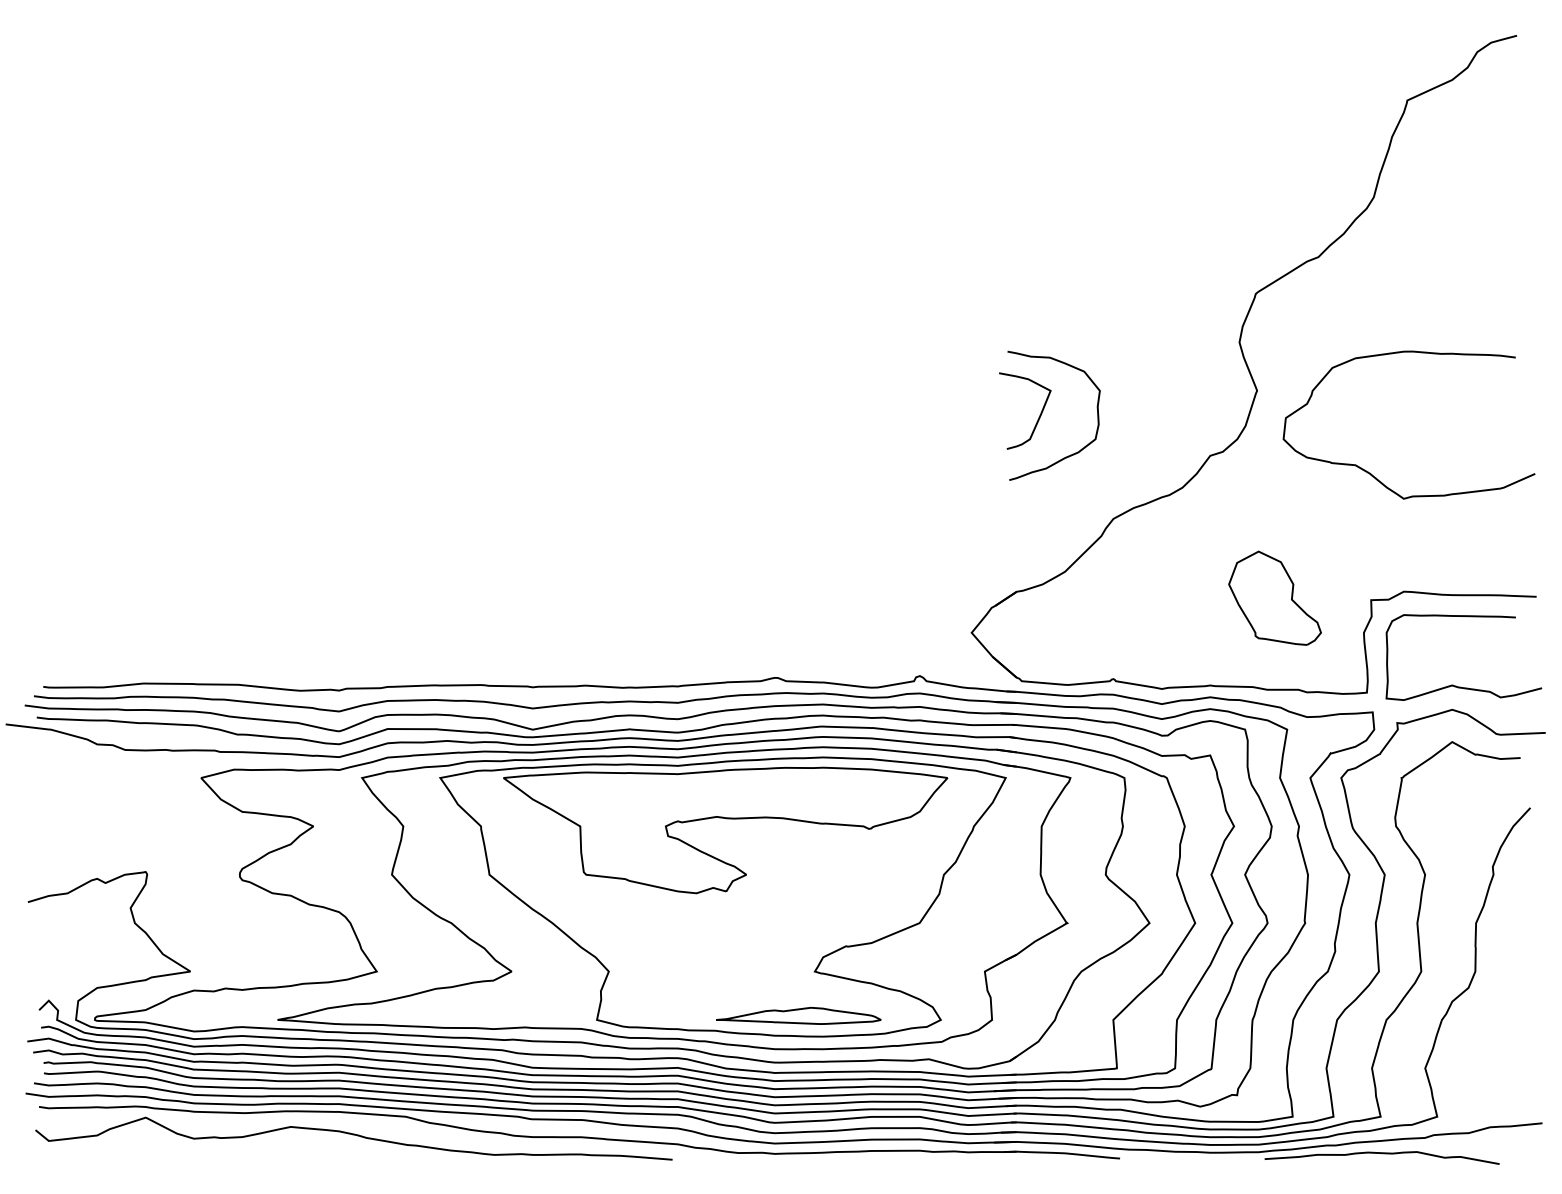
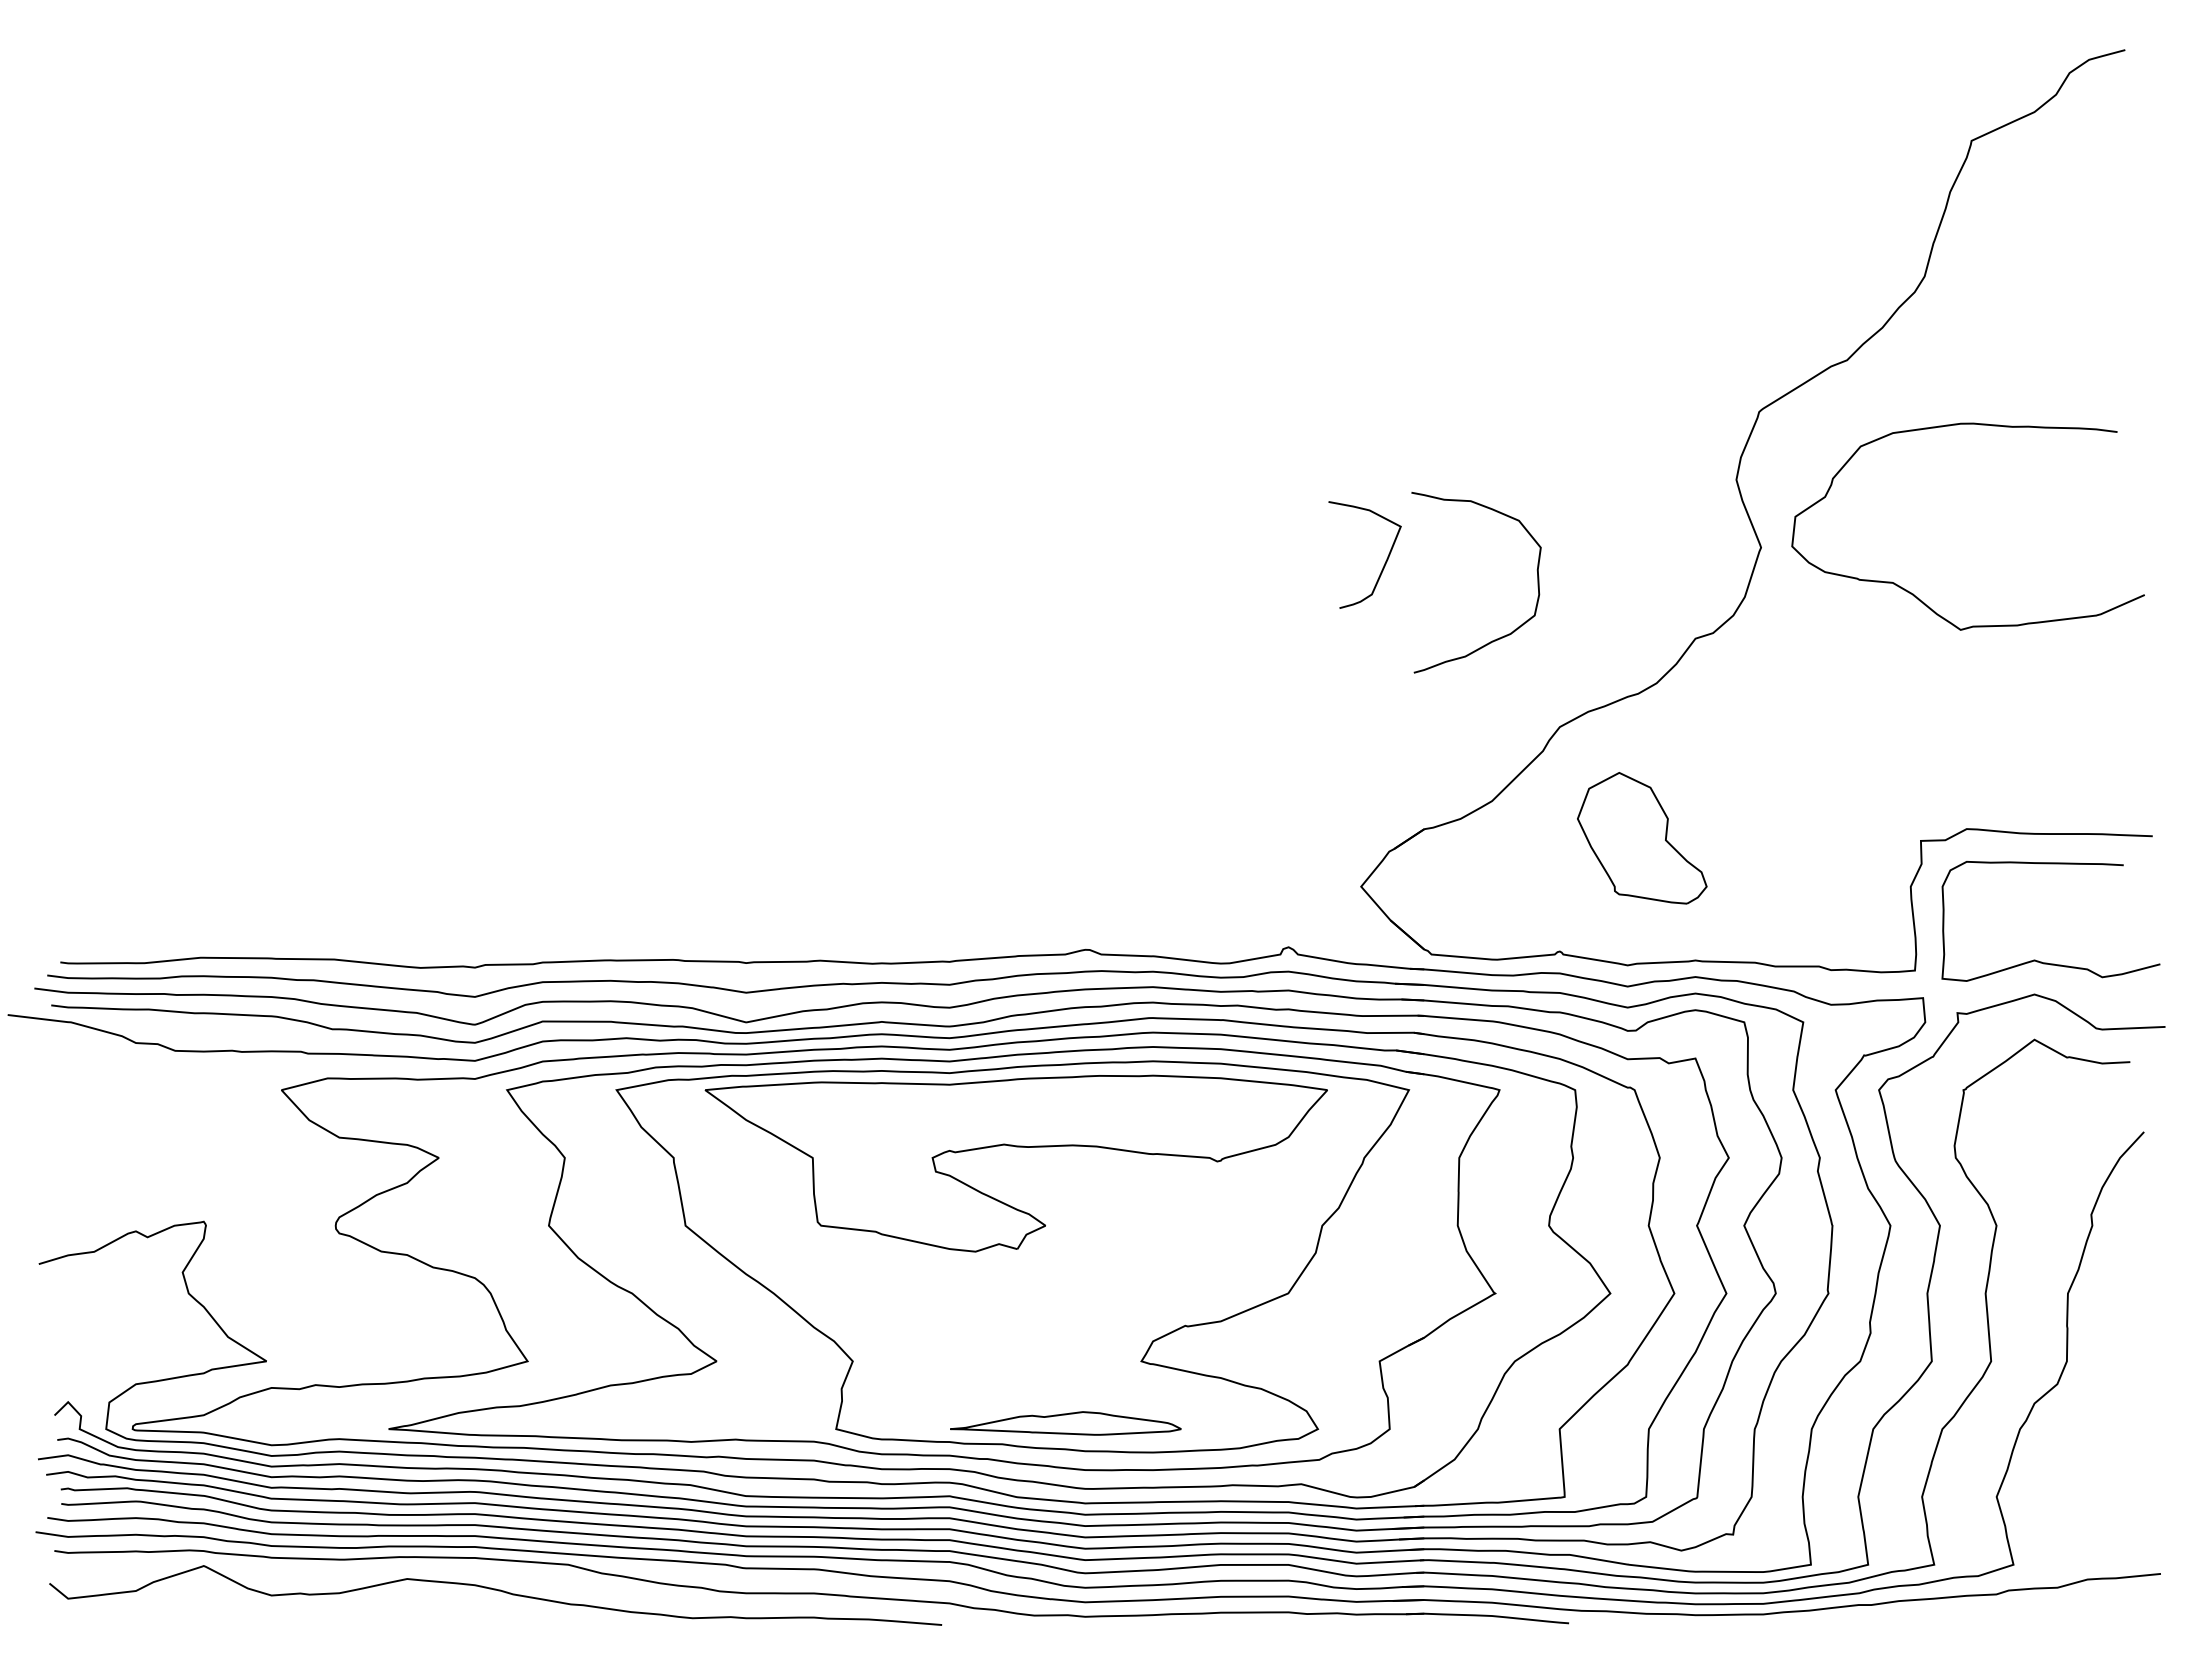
curve: (1039, 417) -> (1384, 563), moved
curve: (1370, 472) -> (1913, 593), moved
part: (1275, 598) -> (1642, 838), moved
part: (798, 1015) -> (1065, 1423), moved
curve: (1381, 1153) -> (1935, 1616), removed

